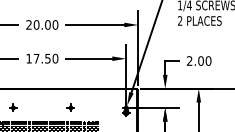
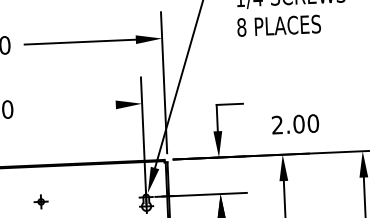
text: (180, 20) -> (242, 26), 2 -> 8
line: (88, 58) -> (70, 106), removed
text: (199, 60) -> (296, 123), moved

